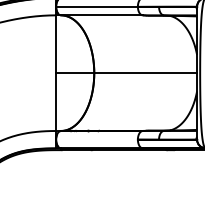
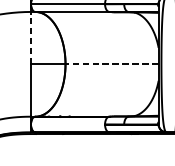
line: (56, 44) -> (31, 38), solid -> dashed
line: (145, 73) -> (111, 64), solid -> dashed

